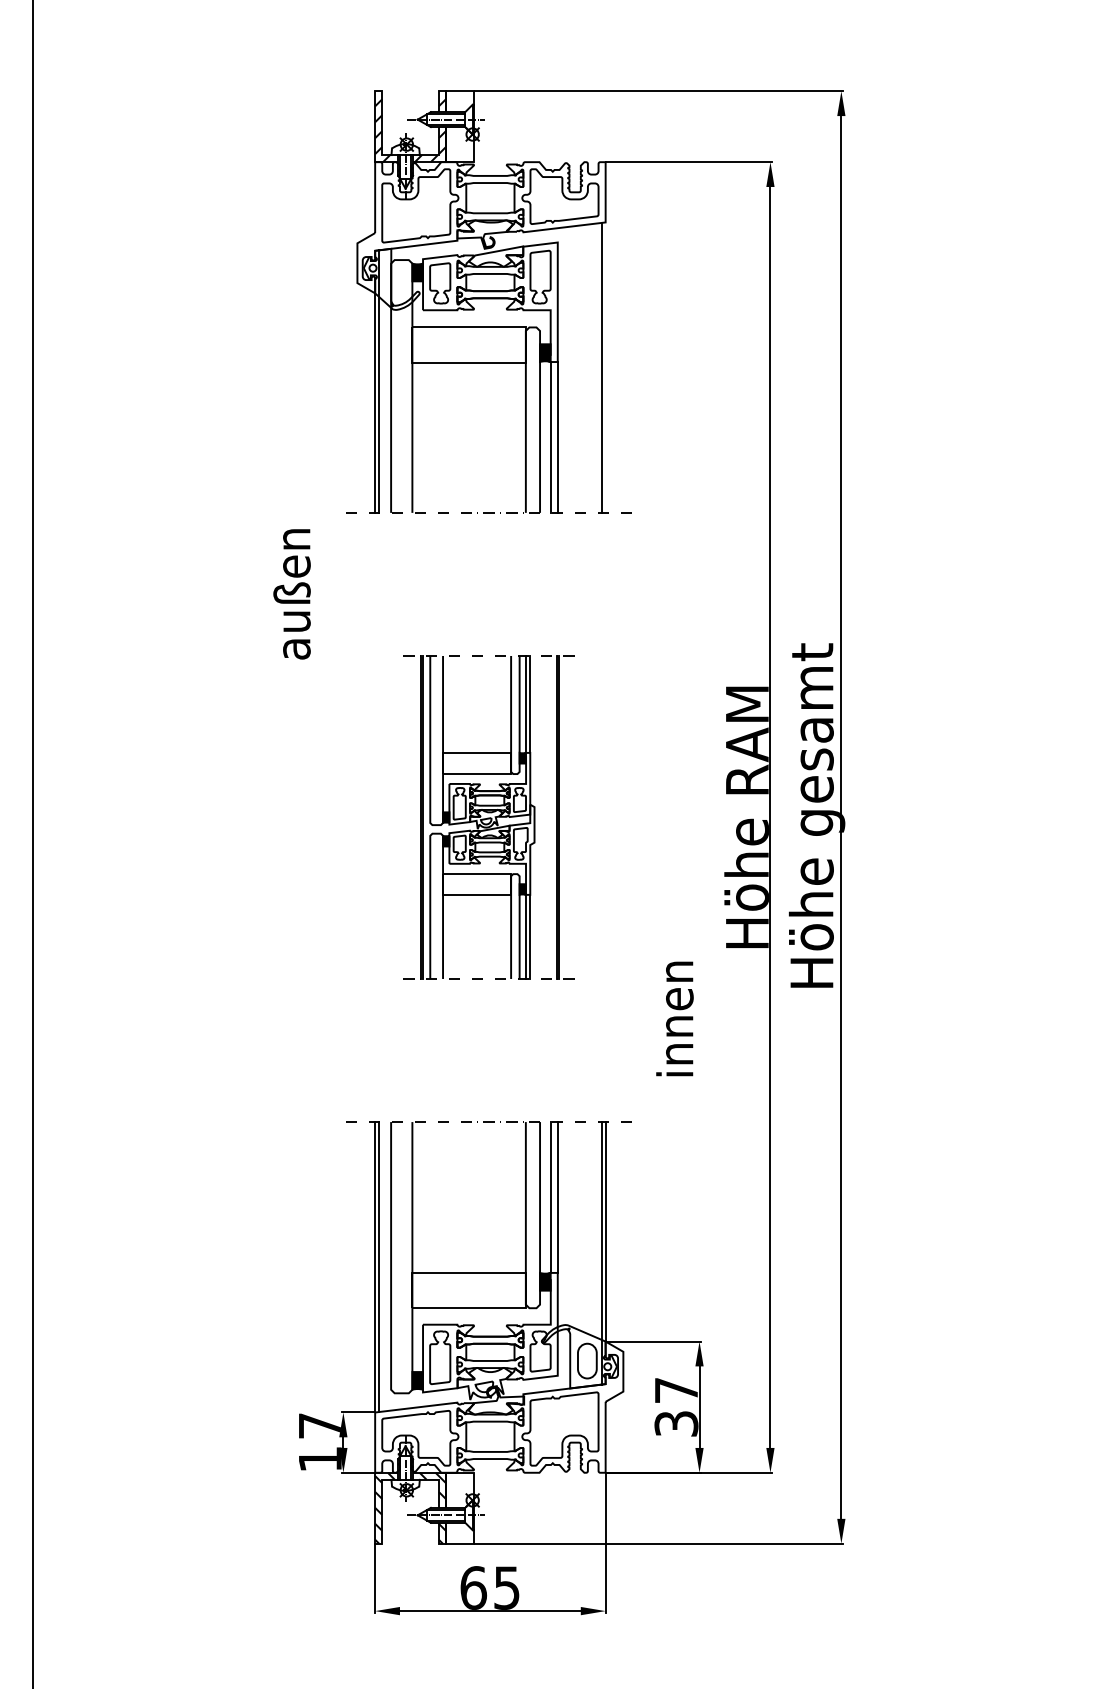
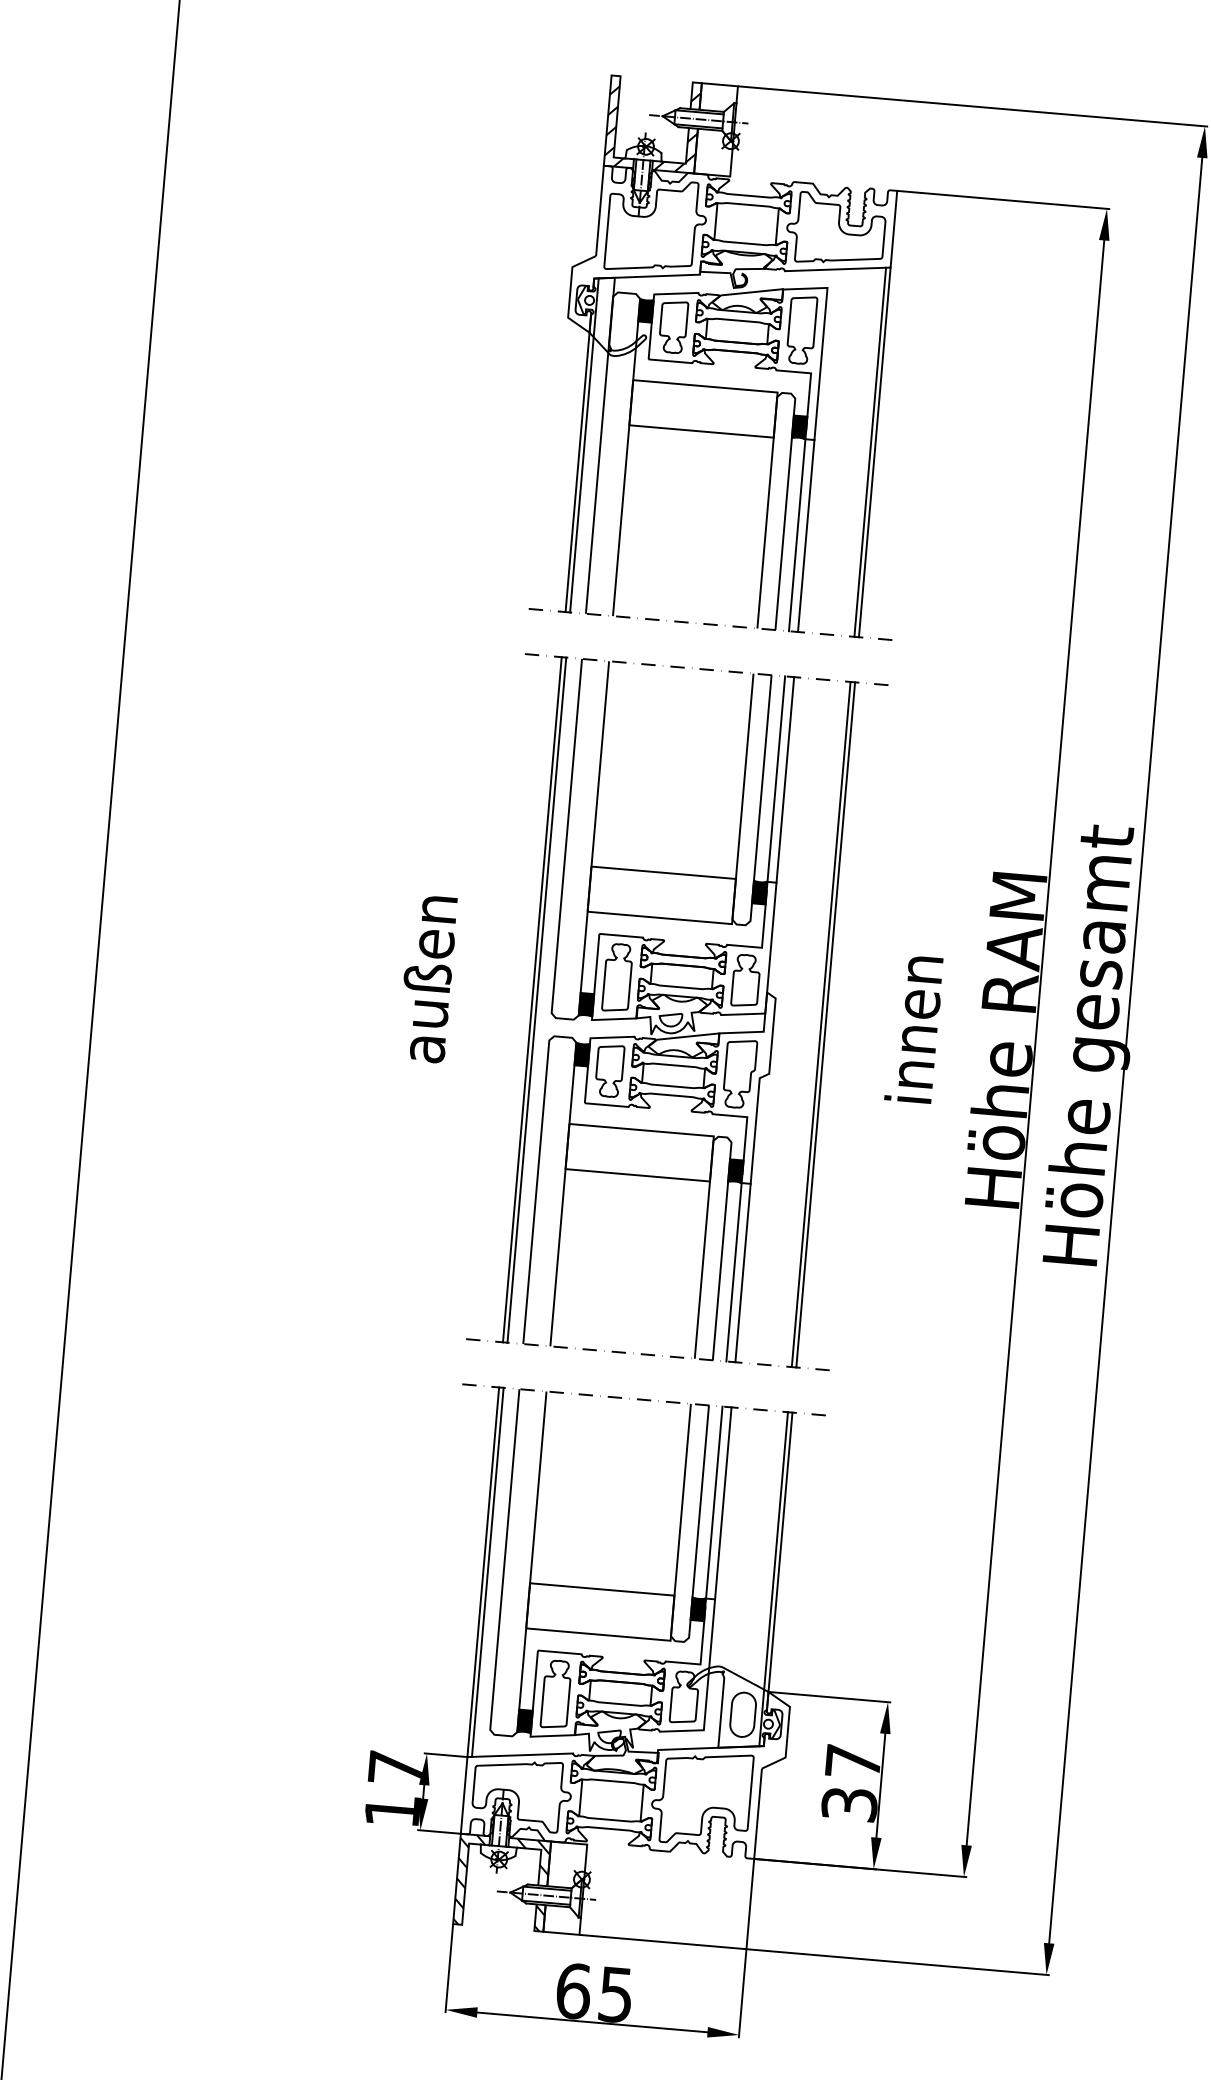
line: (605, 367) -> (874, 452), added
text: (291, 594) -> (426, 979), moved
part: (488, 817) -> (676, 1012), size x1.67
text: (674, 1018) -> (913, 1028), moved

